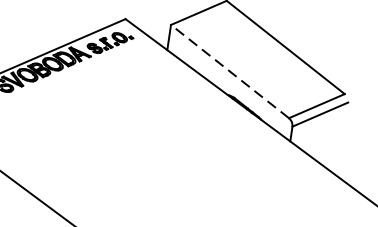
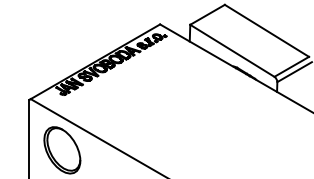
line: (228, 70) -> (231, 50), dashed -> solid

